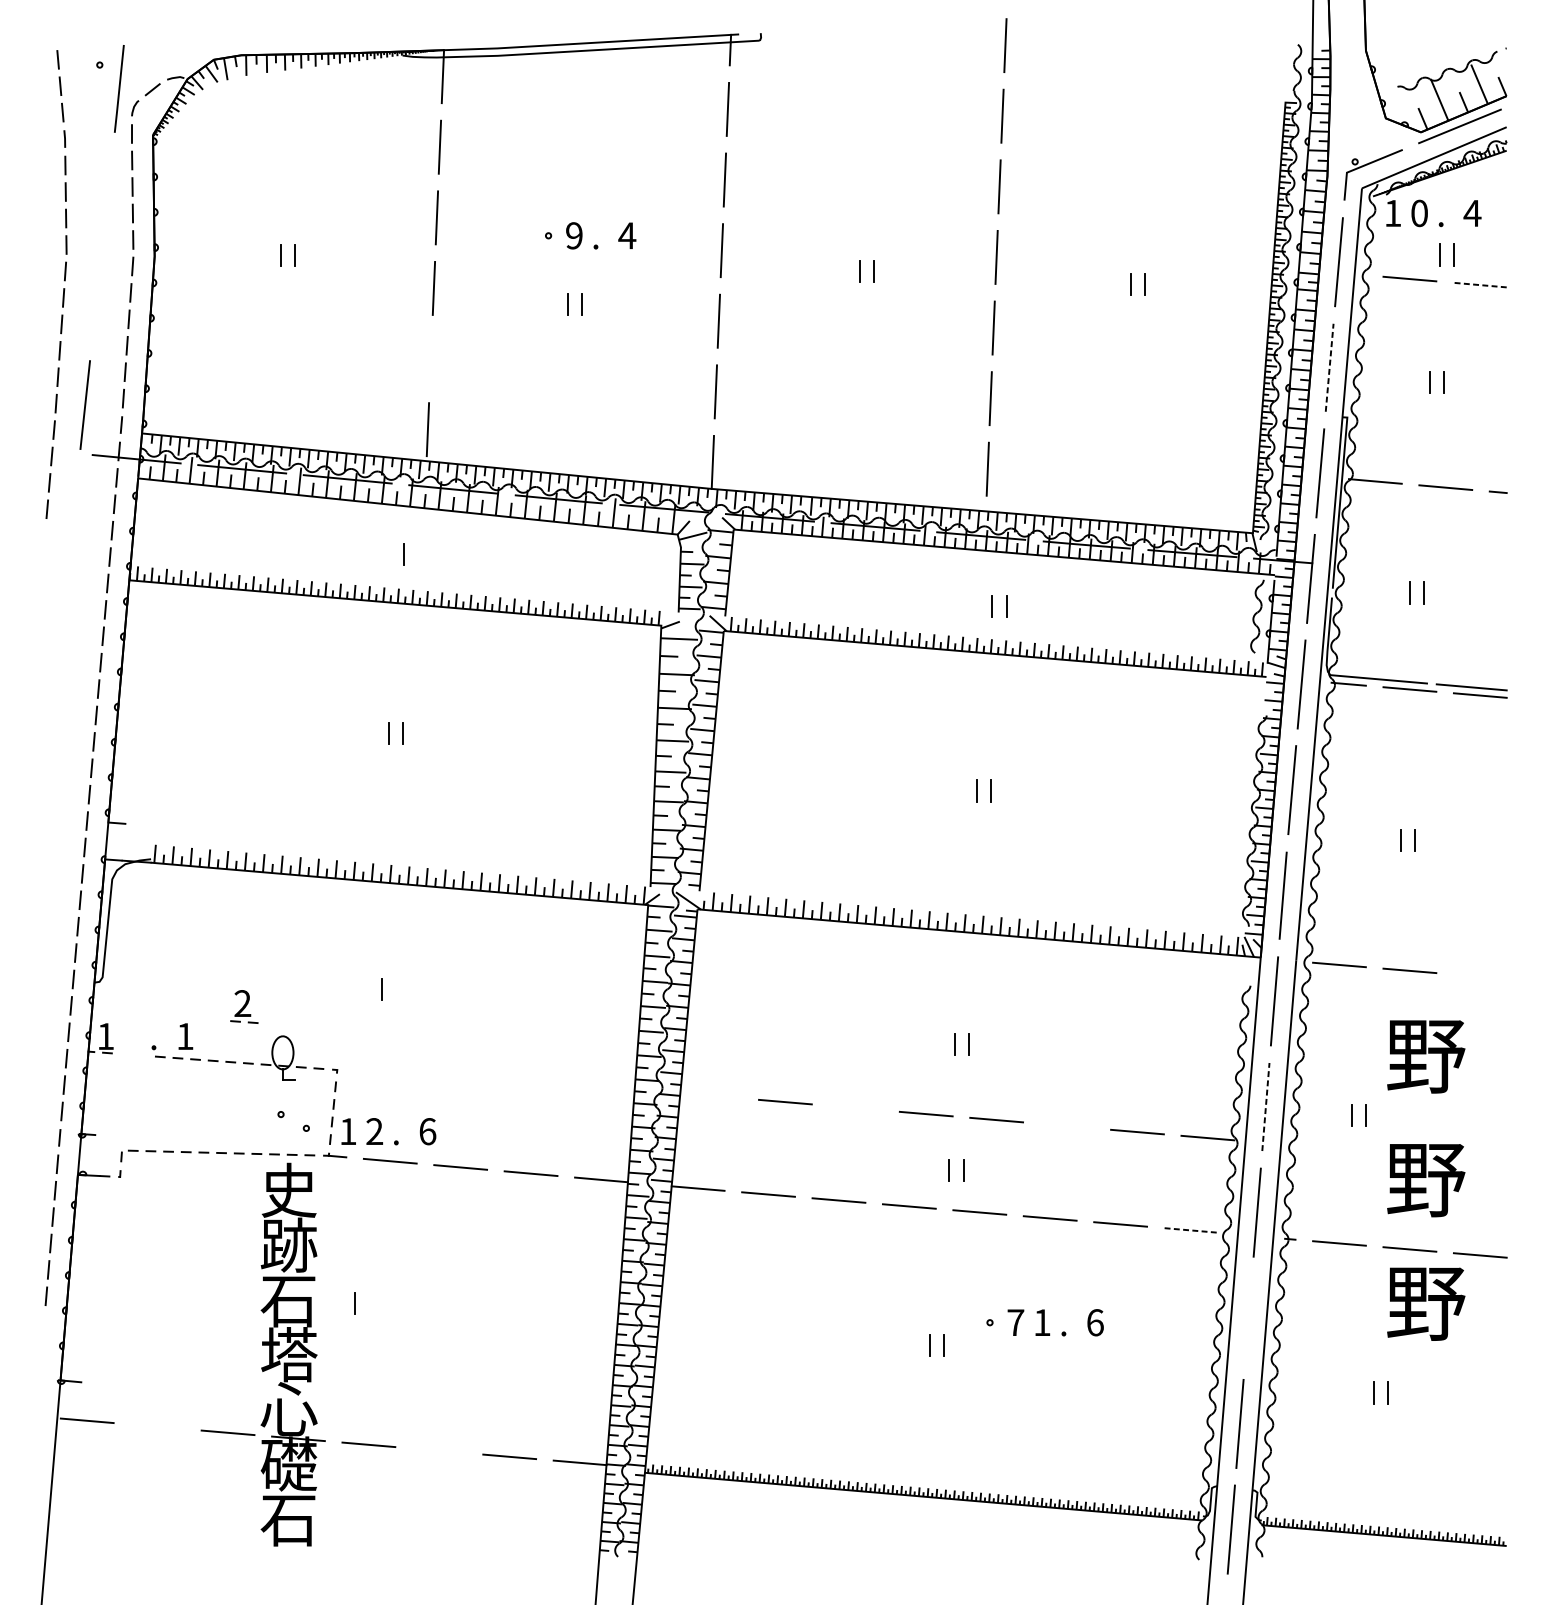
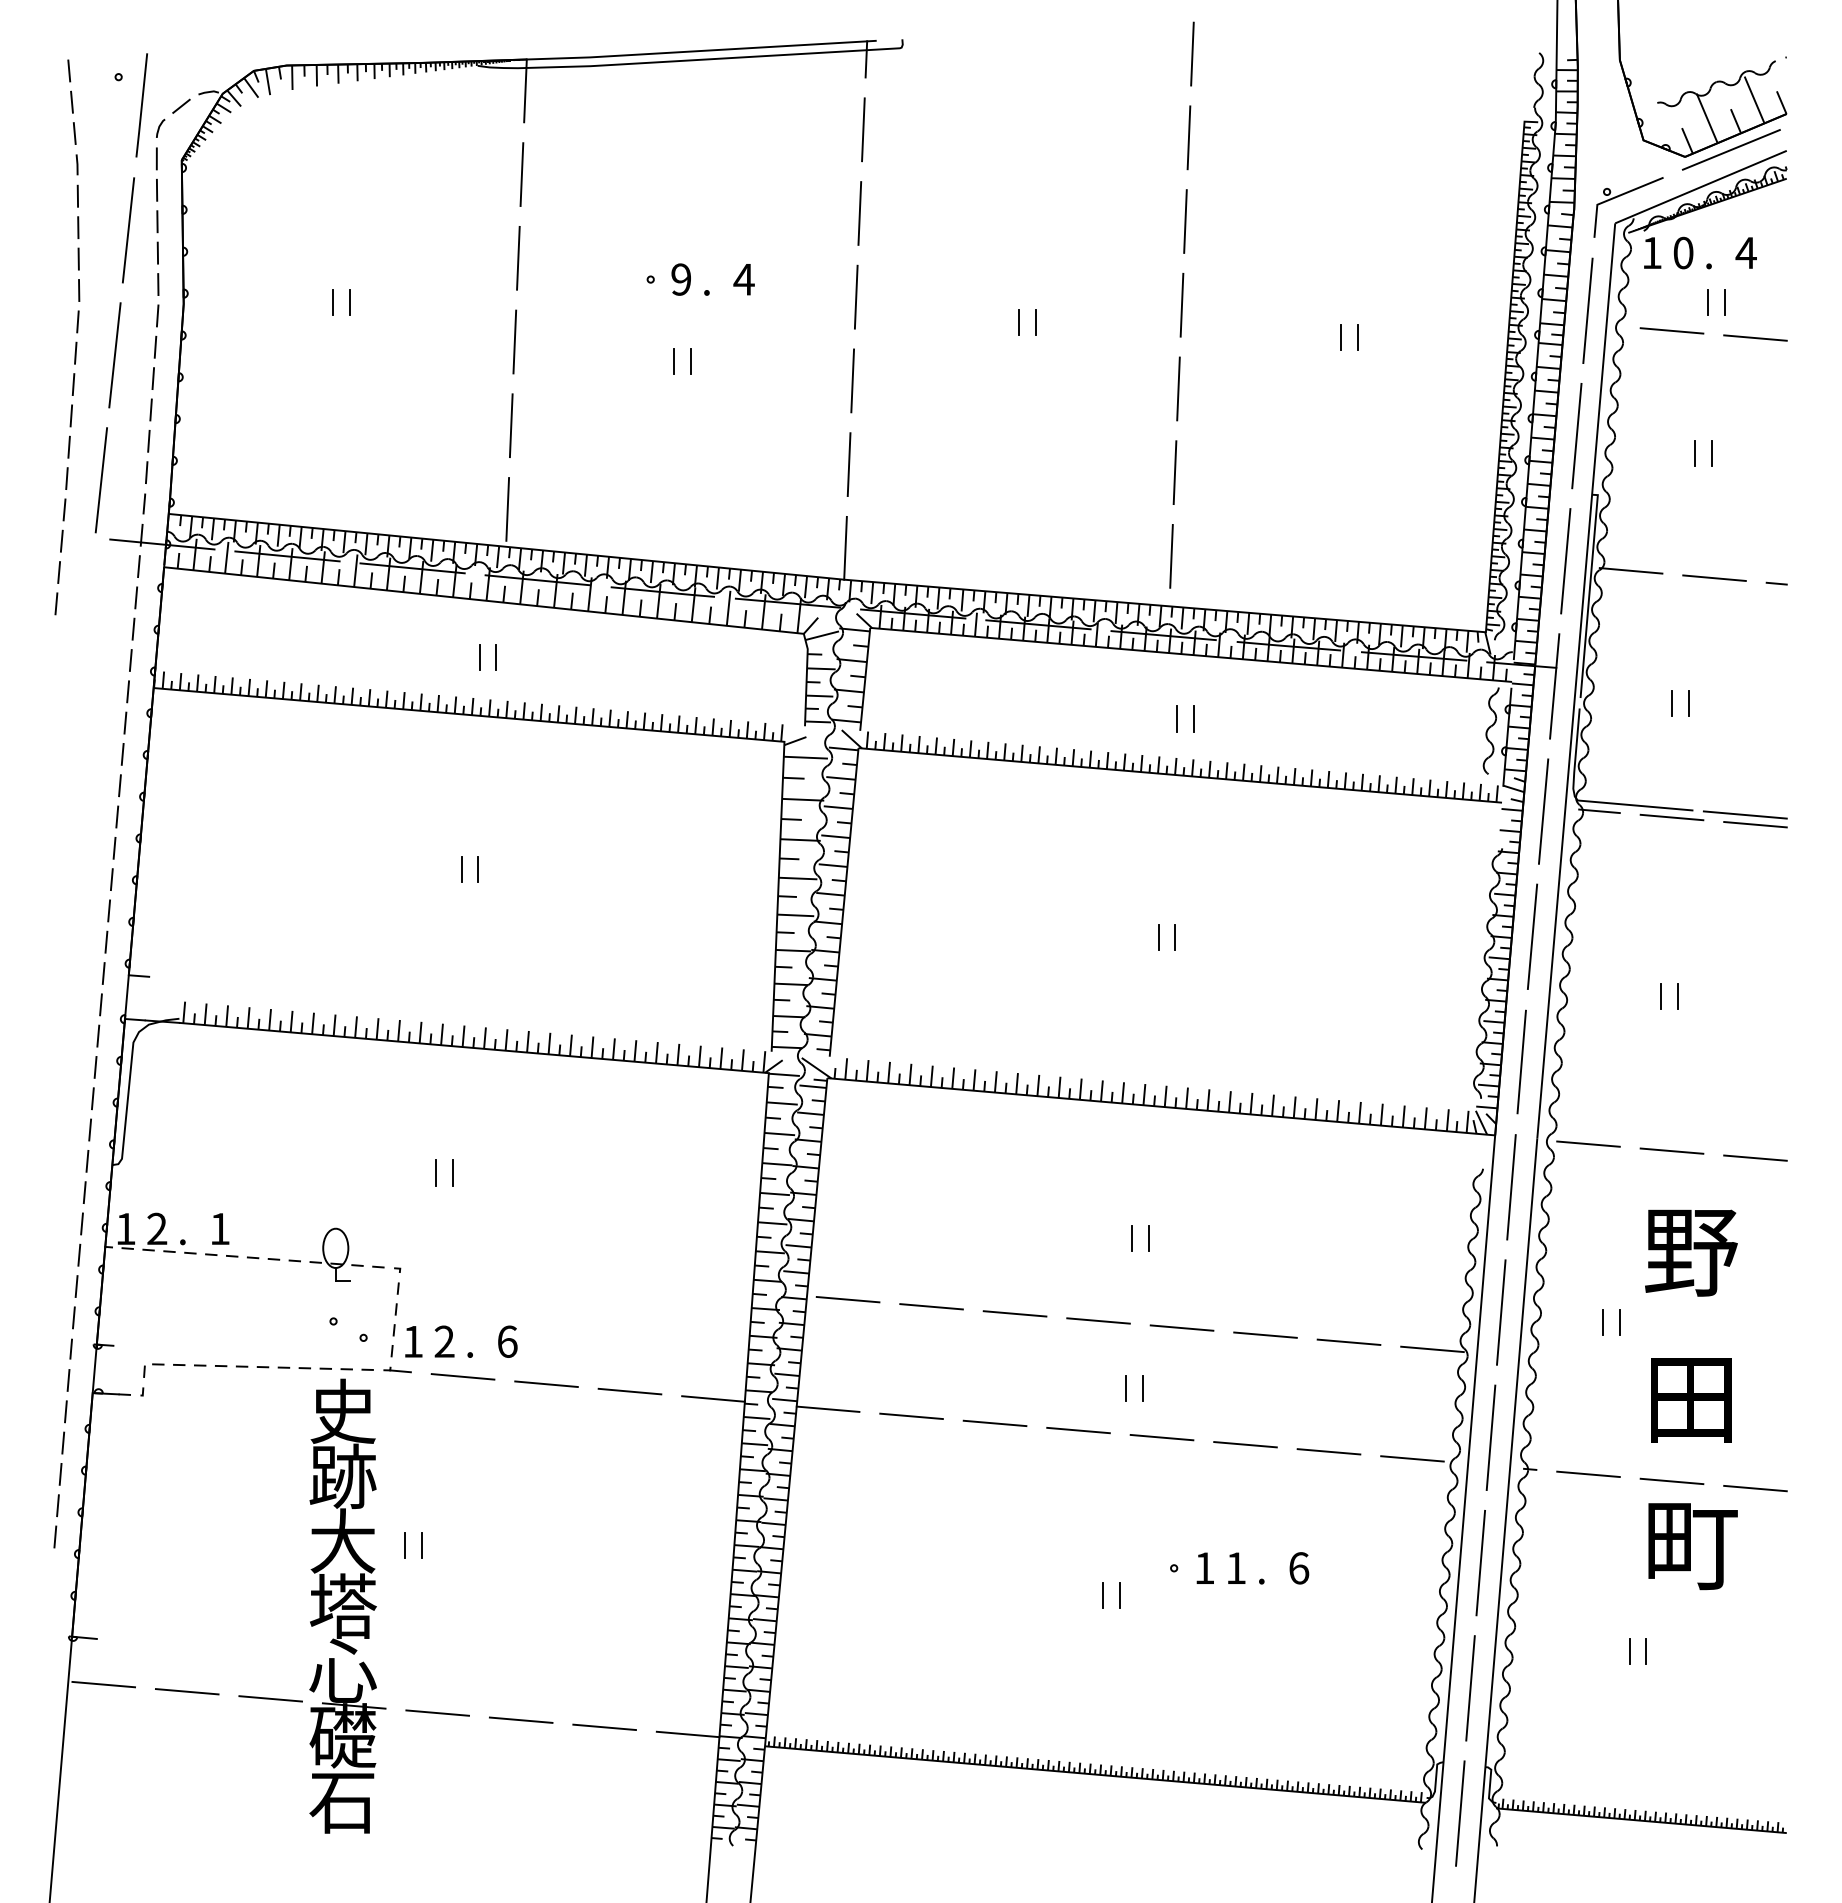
line: (108, 194) -> (128, 230), added
line: (1480, 285) -> (1755, 338), dashed -> solid
line: (96, 299) -> (114, 355), added
line: (430, 358) -> (510, 425), added
line: (1329, 367) -> (1576, 435), dashed -> solid
line: (417, 554) -> (495, 657), added
line: (1480, 976) -> (1755, 1157), added
line: (367, 988) -> (436, 1172), added
part: (243, 1006) -> (158, 1232), moved
line: (714, 1096) -> (847, 1299), added
line: (1266, 1106) -> (1501, 1312), dashed -> solid
line: (855, 1107) -> (1014, 1313), added
line: (1067, 1125) -> (1265, 1334), added
text: (1426, 1180) -> (1691, 1399), 野 -> 田
line: (1191, 1230) -> (1412, 1458), dashed -> solid
text: (288, 1299) -> (342, 1540), 石 -> 大
line: (340, 1303) -> (404, 1545), added
text: (1426, 1304) -> (1691, 1546), 野 -> 町
line: (1248, 1318) -> (1480, 1563), added
text: (1015, 1322) -> (1204, 1567), 7 -> 1
line: (157, 1426) -> (186, 1691), added
line: (438, 1450) -> (520, 1719), added

